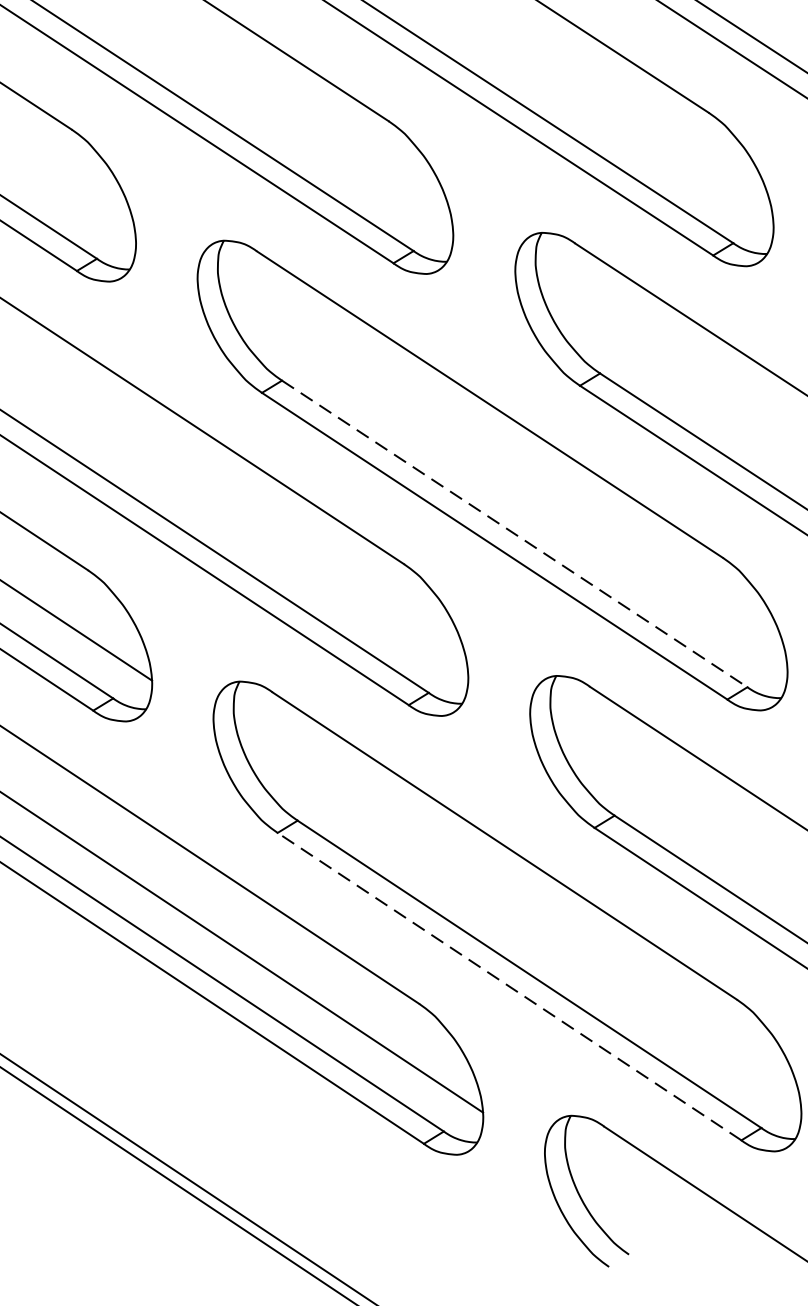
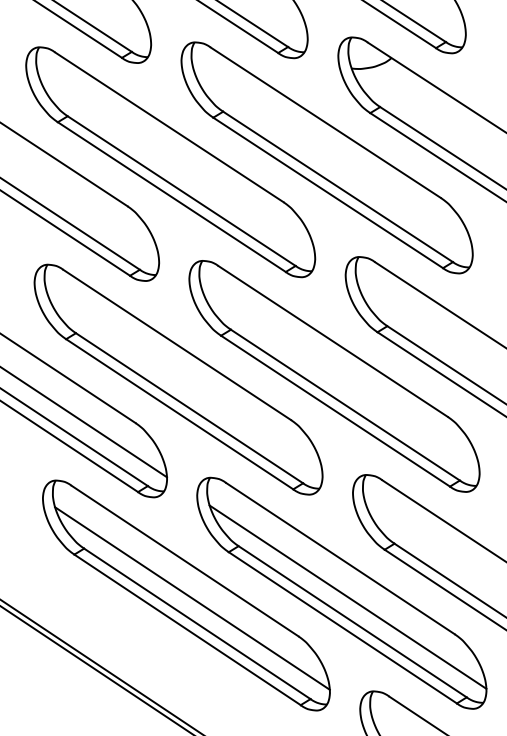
line: (514, 534) -> (345, 405), dashed -> solid
line: (518, 922) -> (347, 596), added
line: (508, 985) -> (342, 627), dashed -> solid

